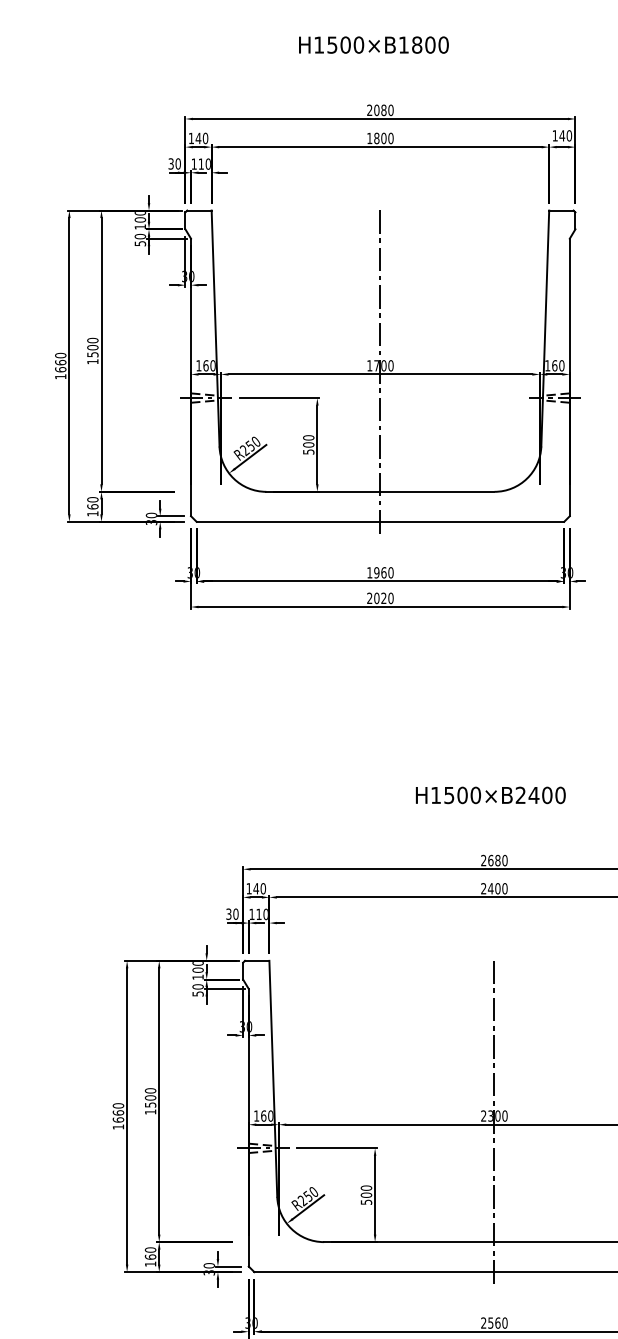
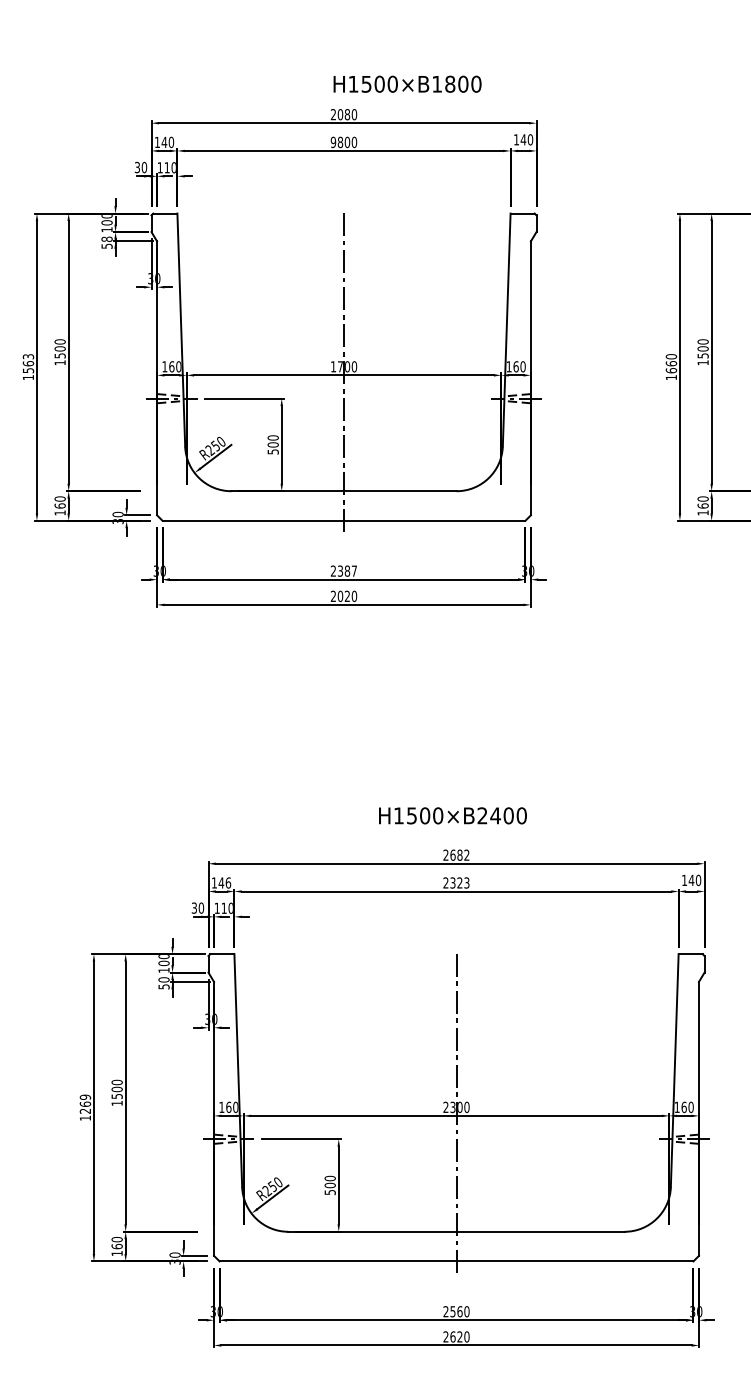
text: (373, 44) -> (407, 83), moved
text: (369, 138) -> (333, 142), 1800 -> 9800
text: (139, 235) -> (106, 238), 50 -> 58
text: (60, 362) -> (28, 363), 1660 -> 1563
text: (379, 572) -> (343, 570), 1960 -> 2387
text: (490, 795) -> (452, 815), moved
text: (504, 859) -> (466, 854), 2680 -> 2682
text: (263, 888) -> (228, 882), 140 -> 146
text: (497, 888) -> (459, 882), 2400 -> 2323
text: (118, 1112) -> (85, 1103), 1660 -> 1269

